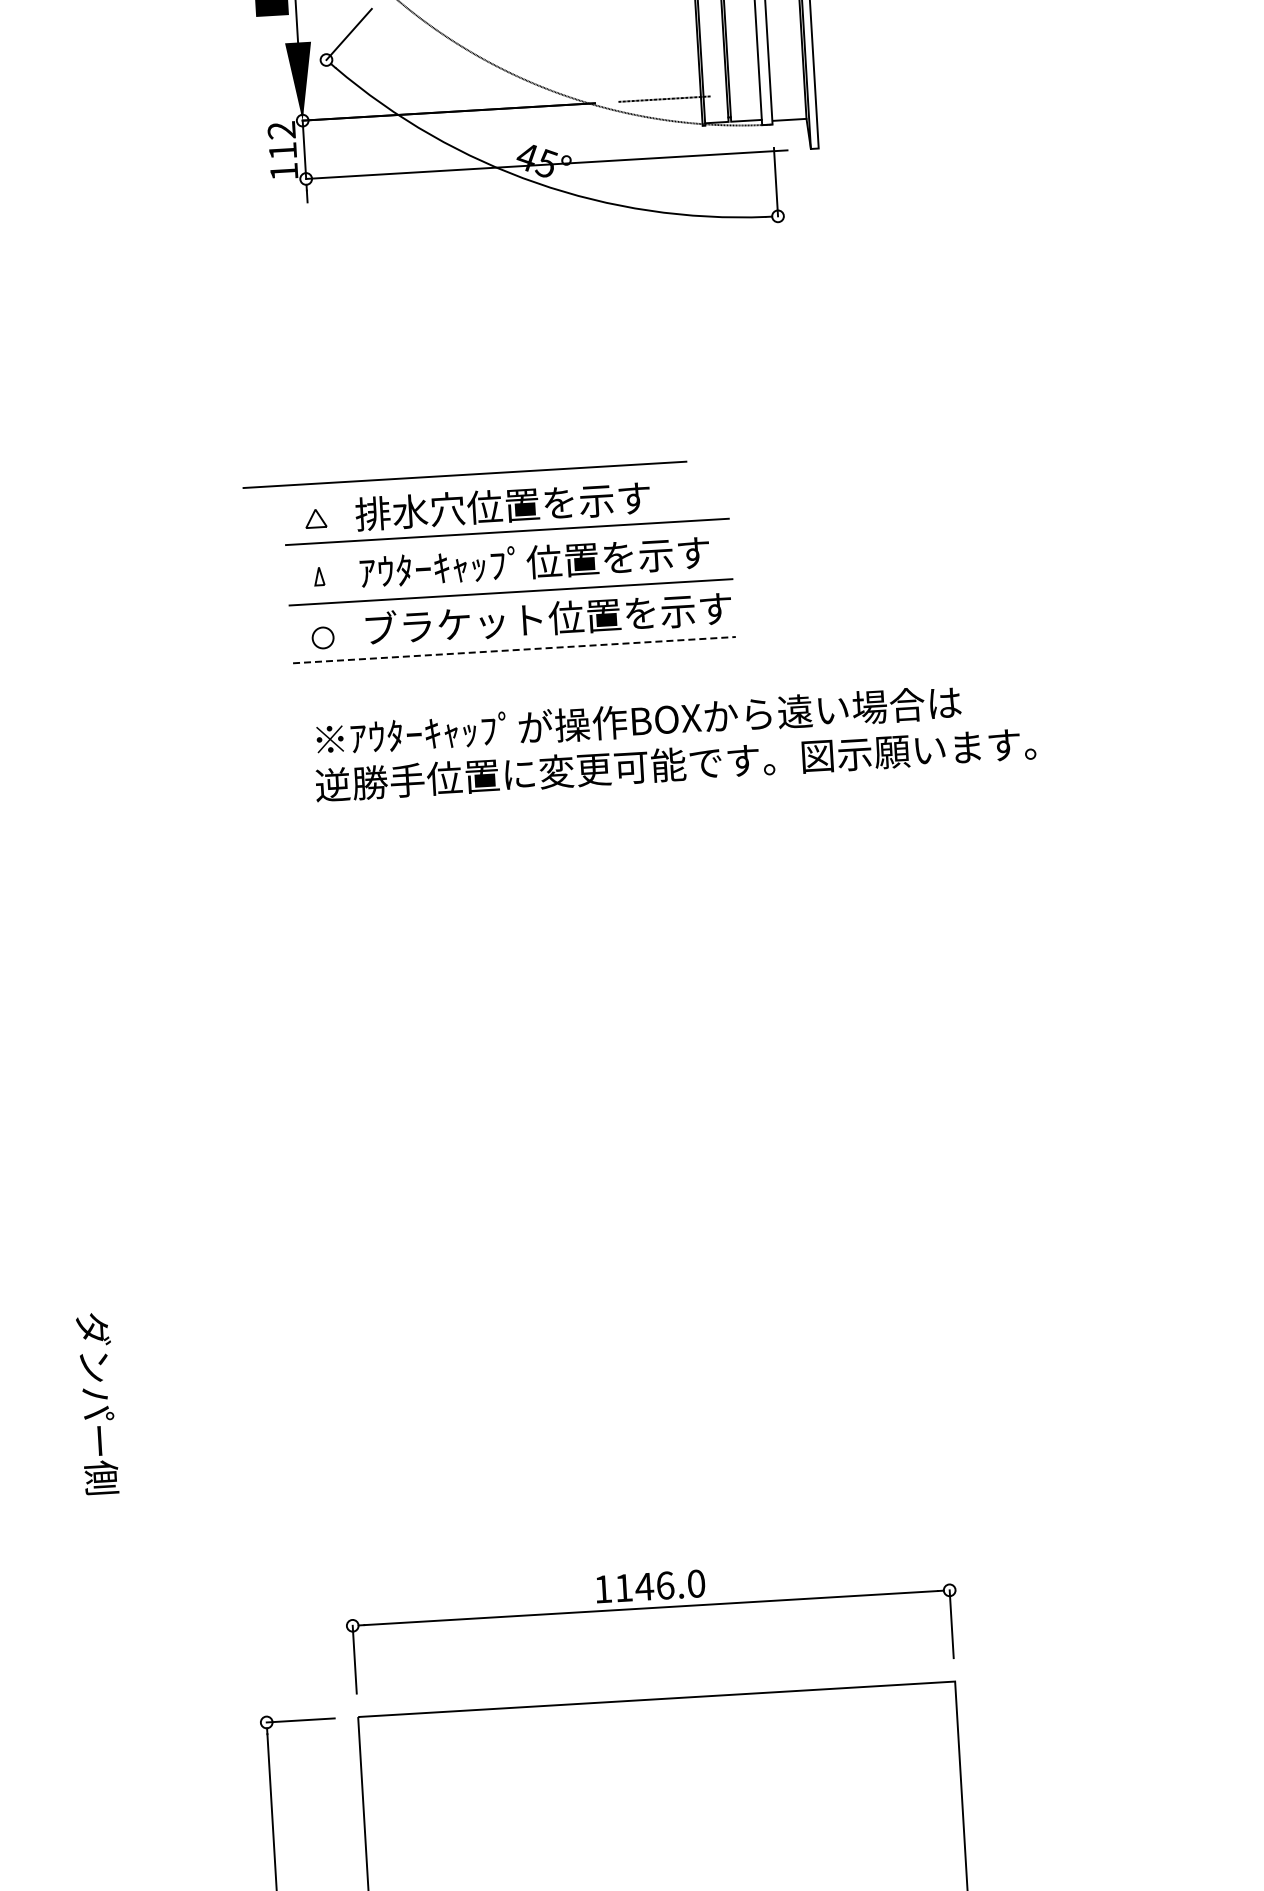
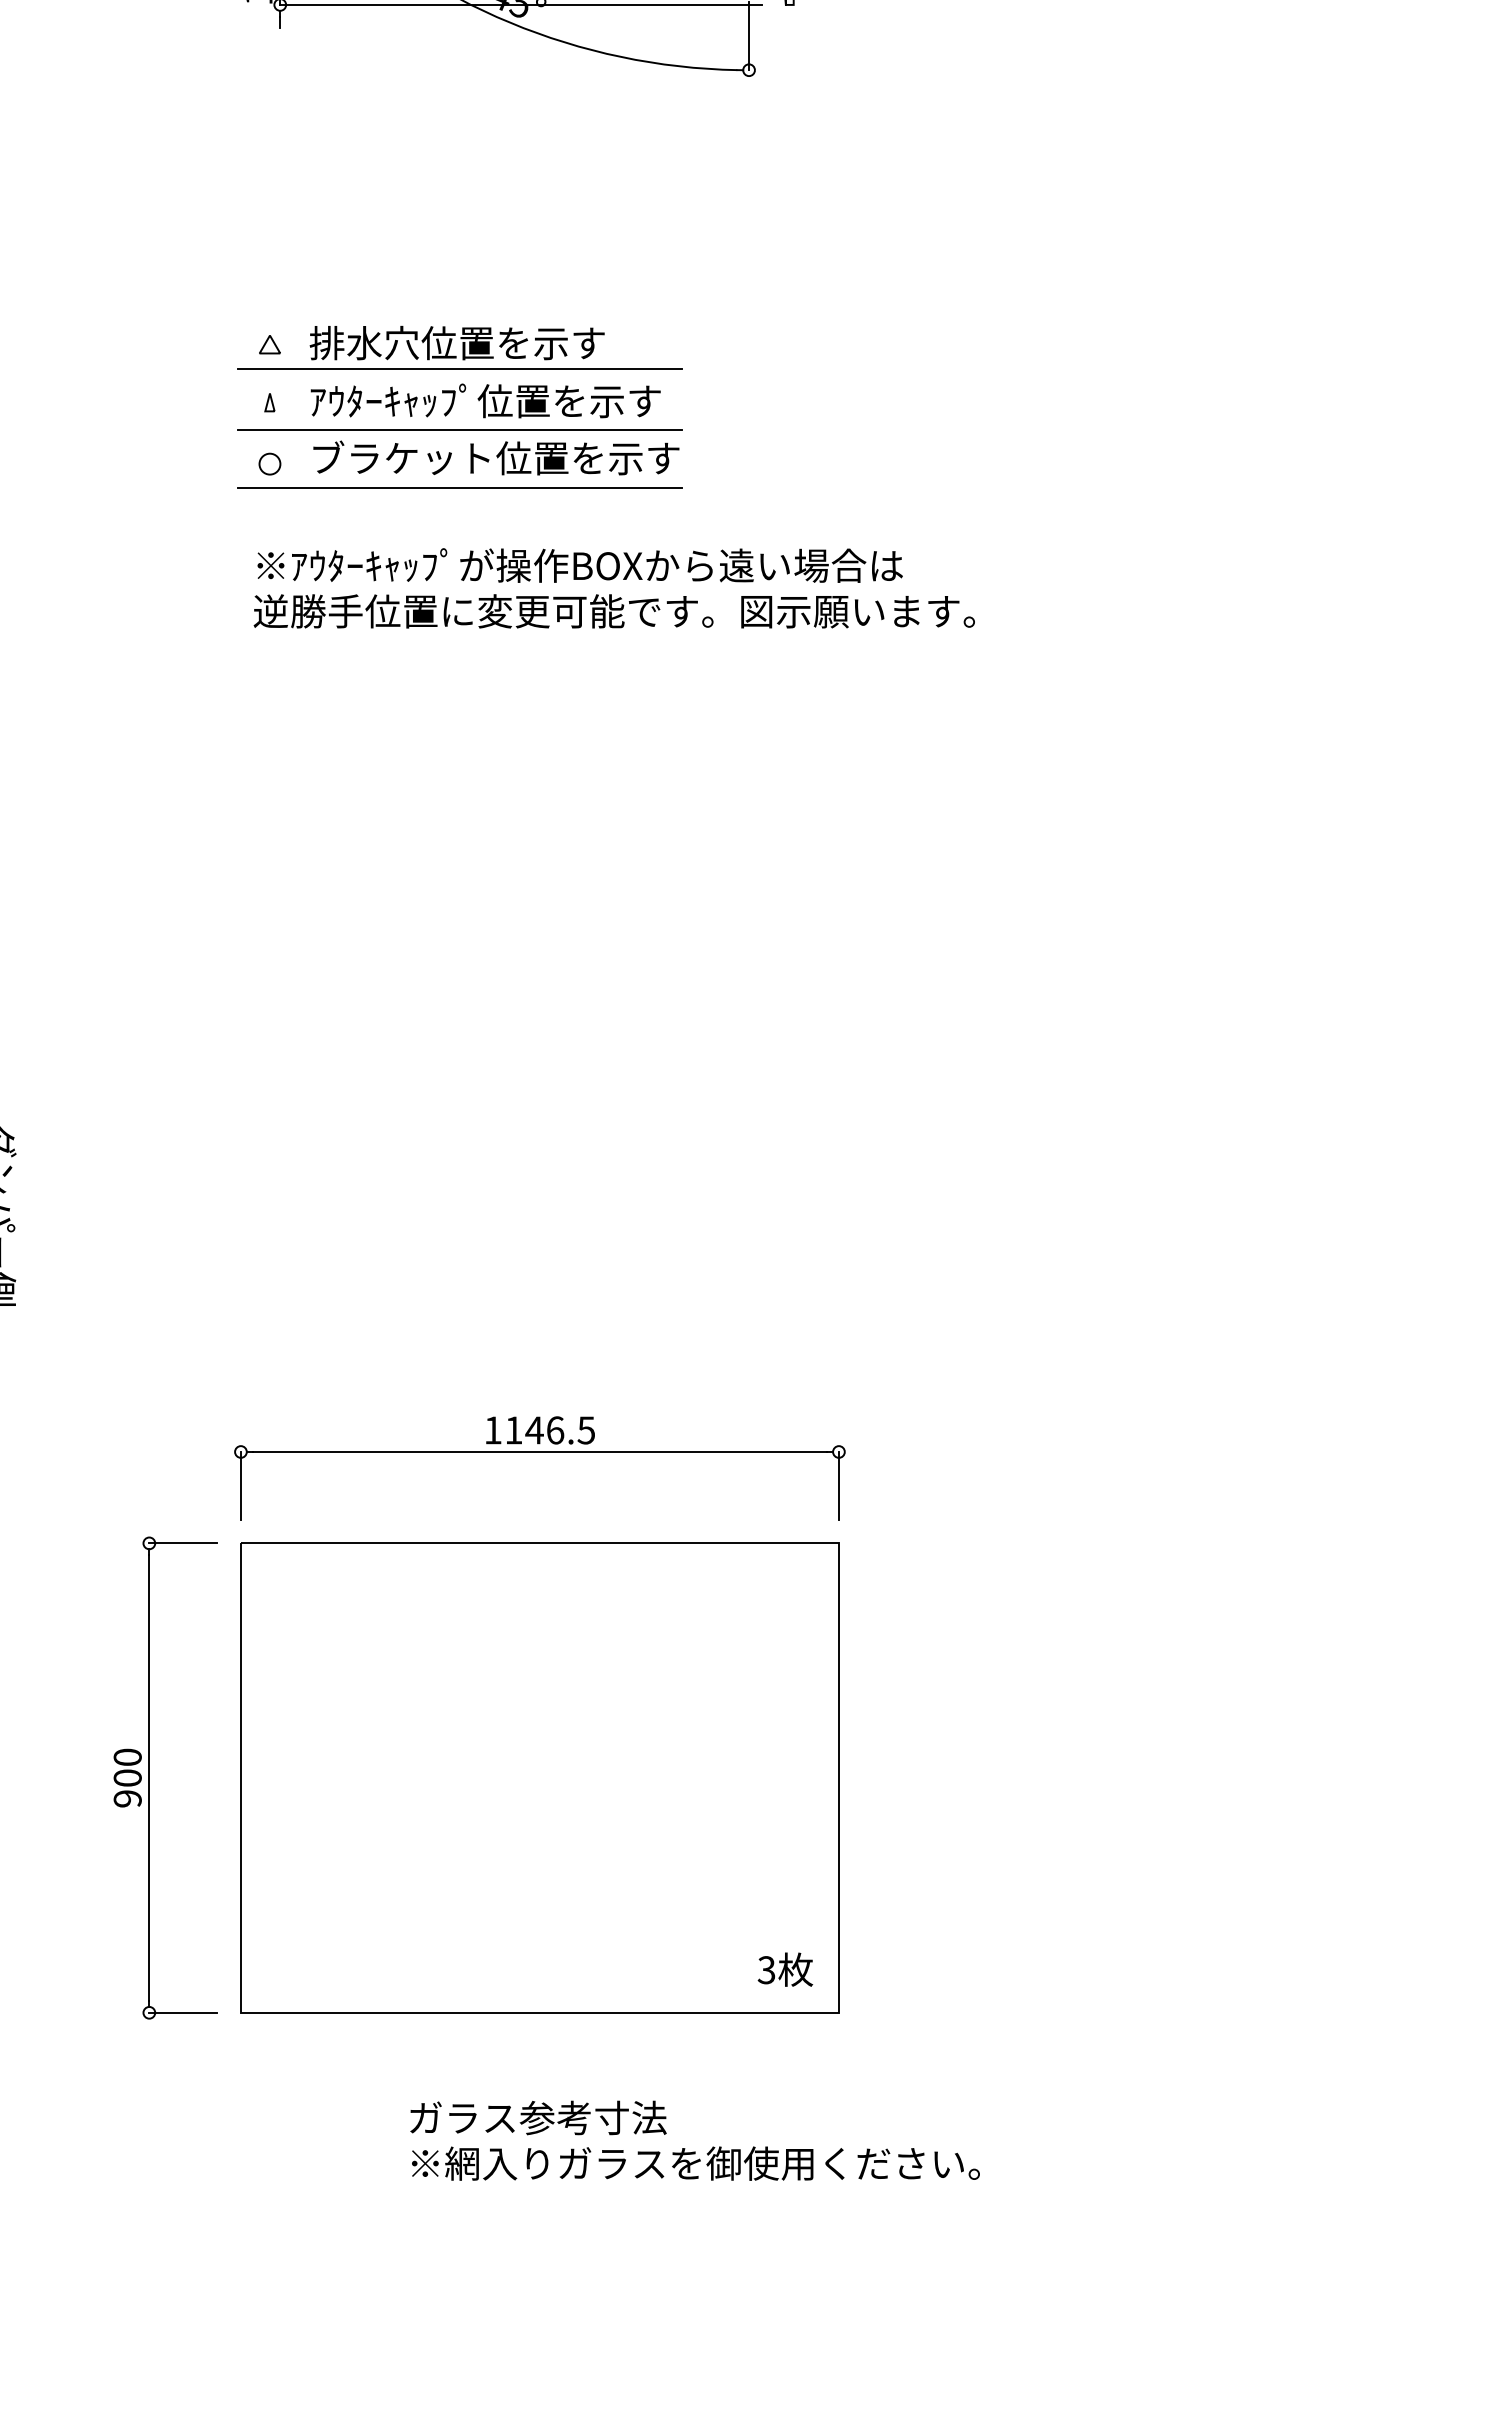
line: (464, 474) -> (420, 309), removed
line: (514, 649) -> (460, 487), dashed -> solid
text: (696, 1583) -> (586, 1430), 1146.0 -> 1146.5

